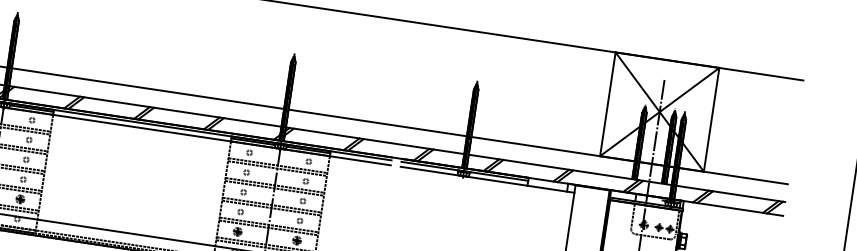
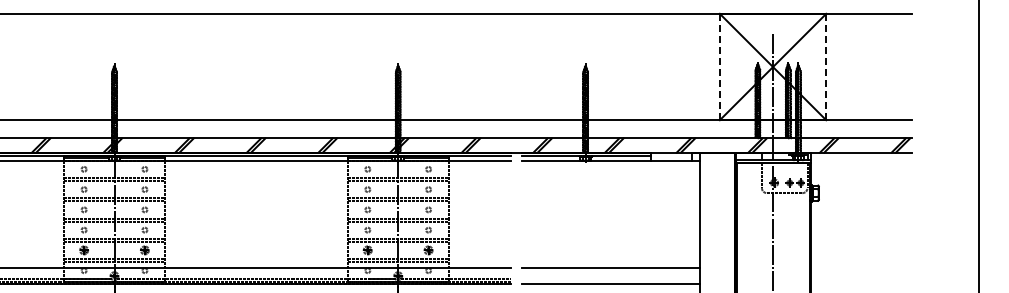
line: (607, 103) -> (719, 66), solid -> dashed
line: (711, 120) -> (826, 67), solid -> dashed

